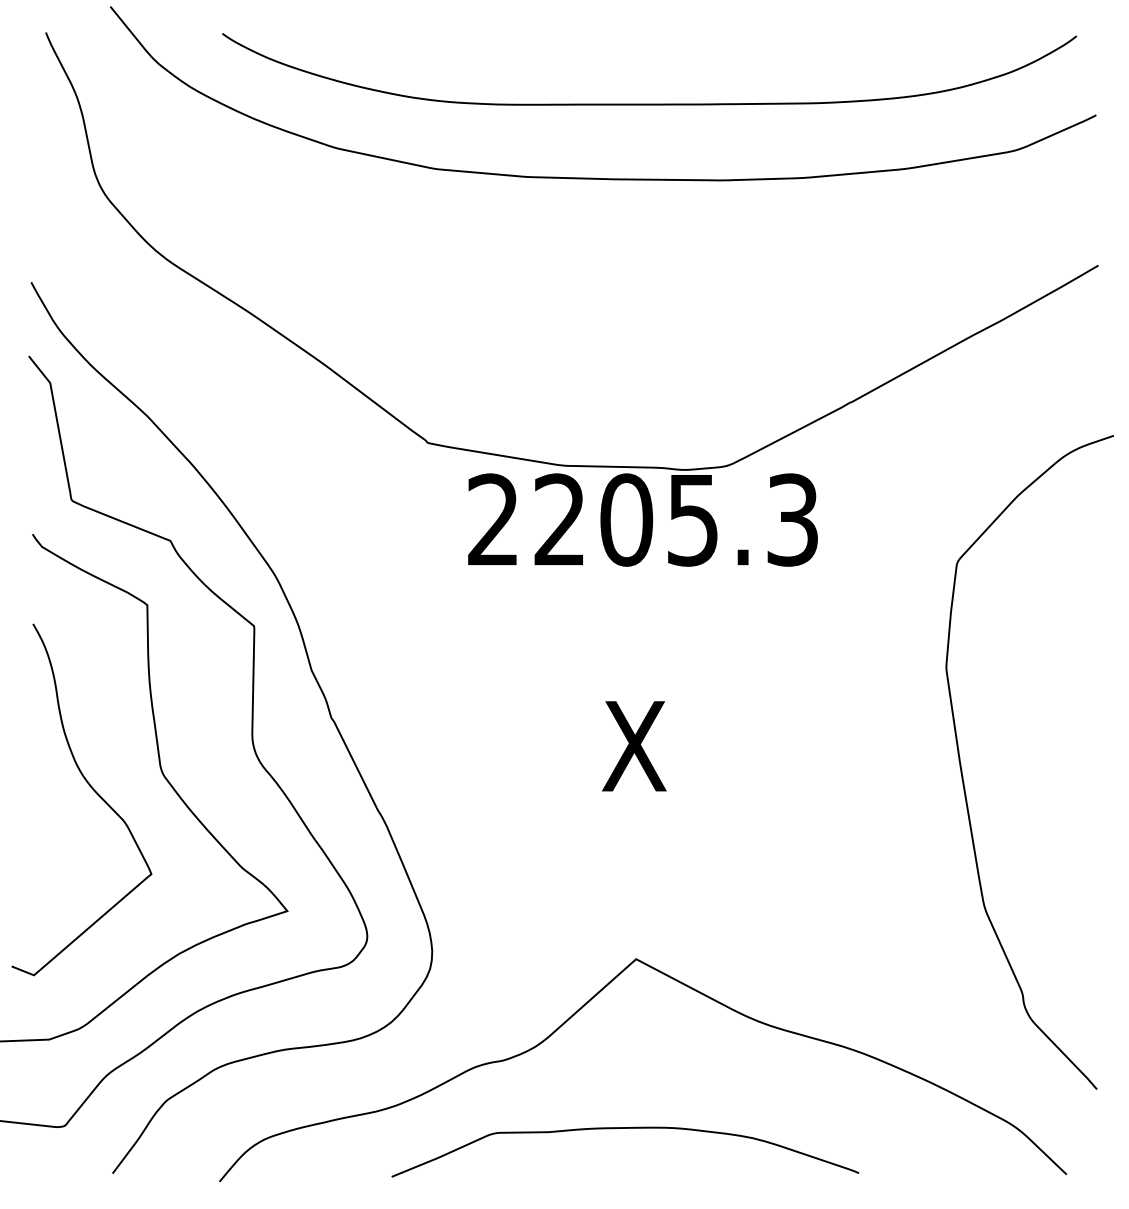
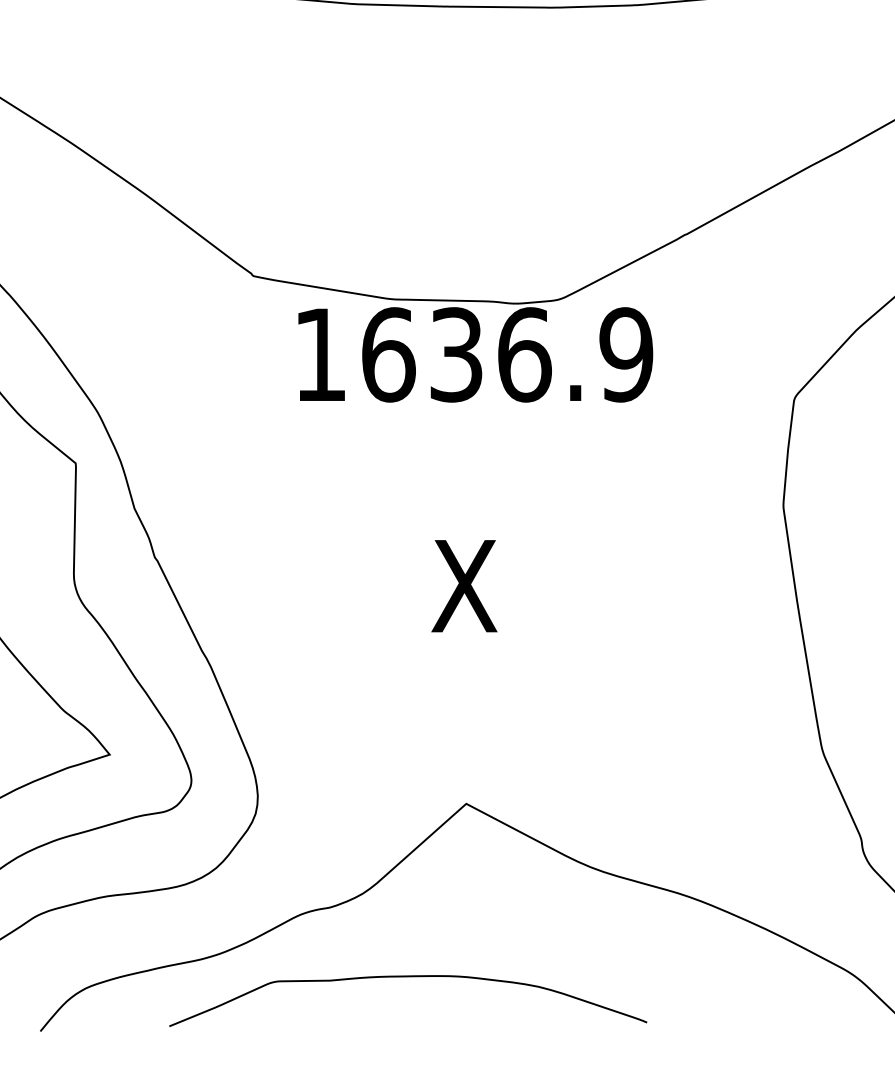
text: (643, 519) -> (473, 354), 2205.3 -> 1636.9
curve: (625, 1128) -> (408, 976), moved

